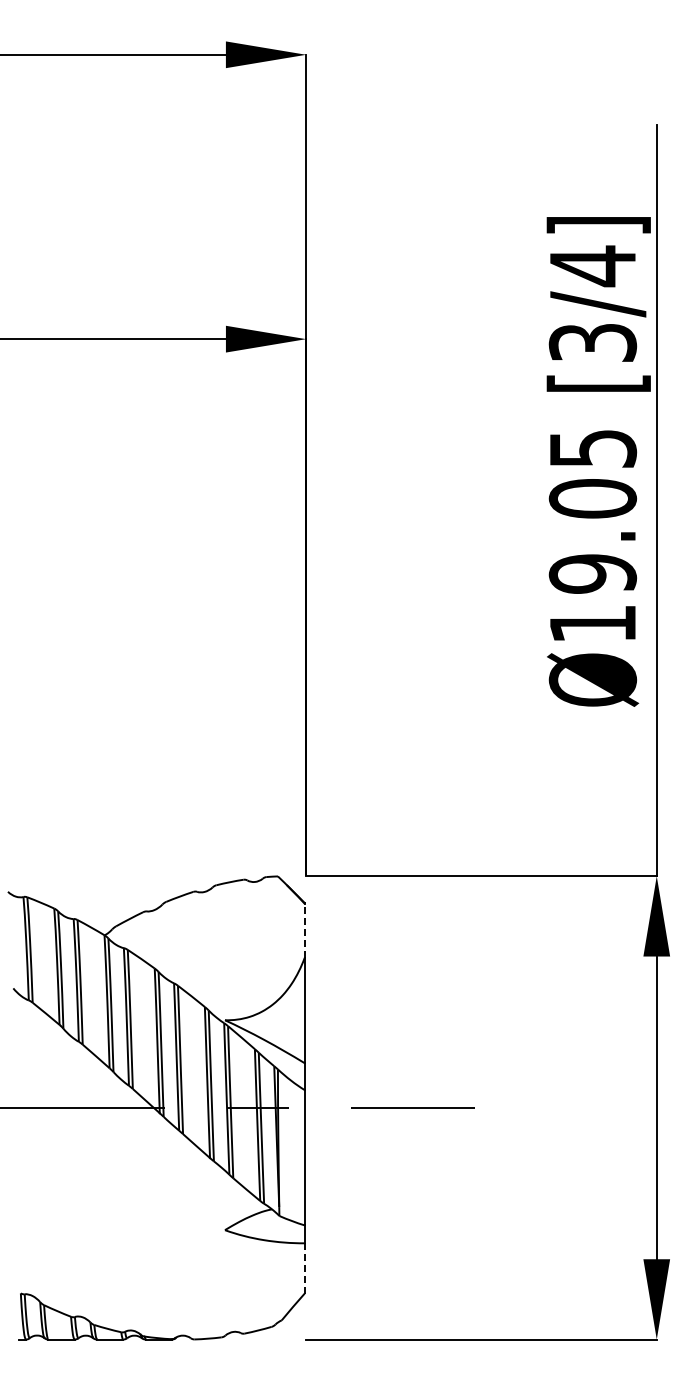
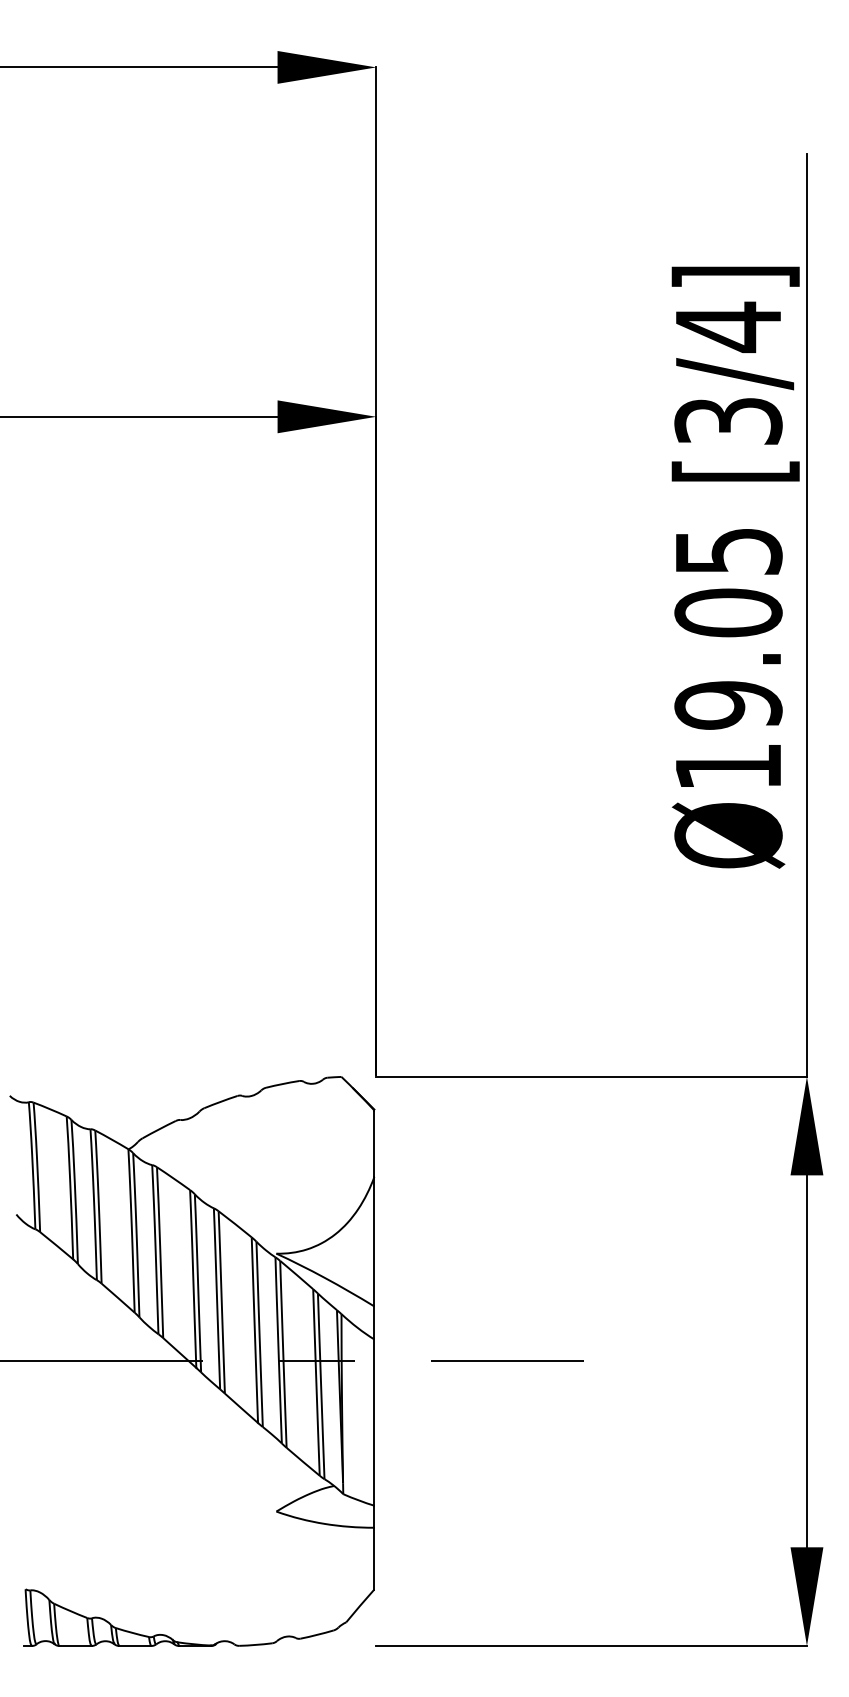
line: (304, 930) -> (374, 1143), dashed -> solid
line: (304, 1267) -> (374, 1557), dashed -> solid

